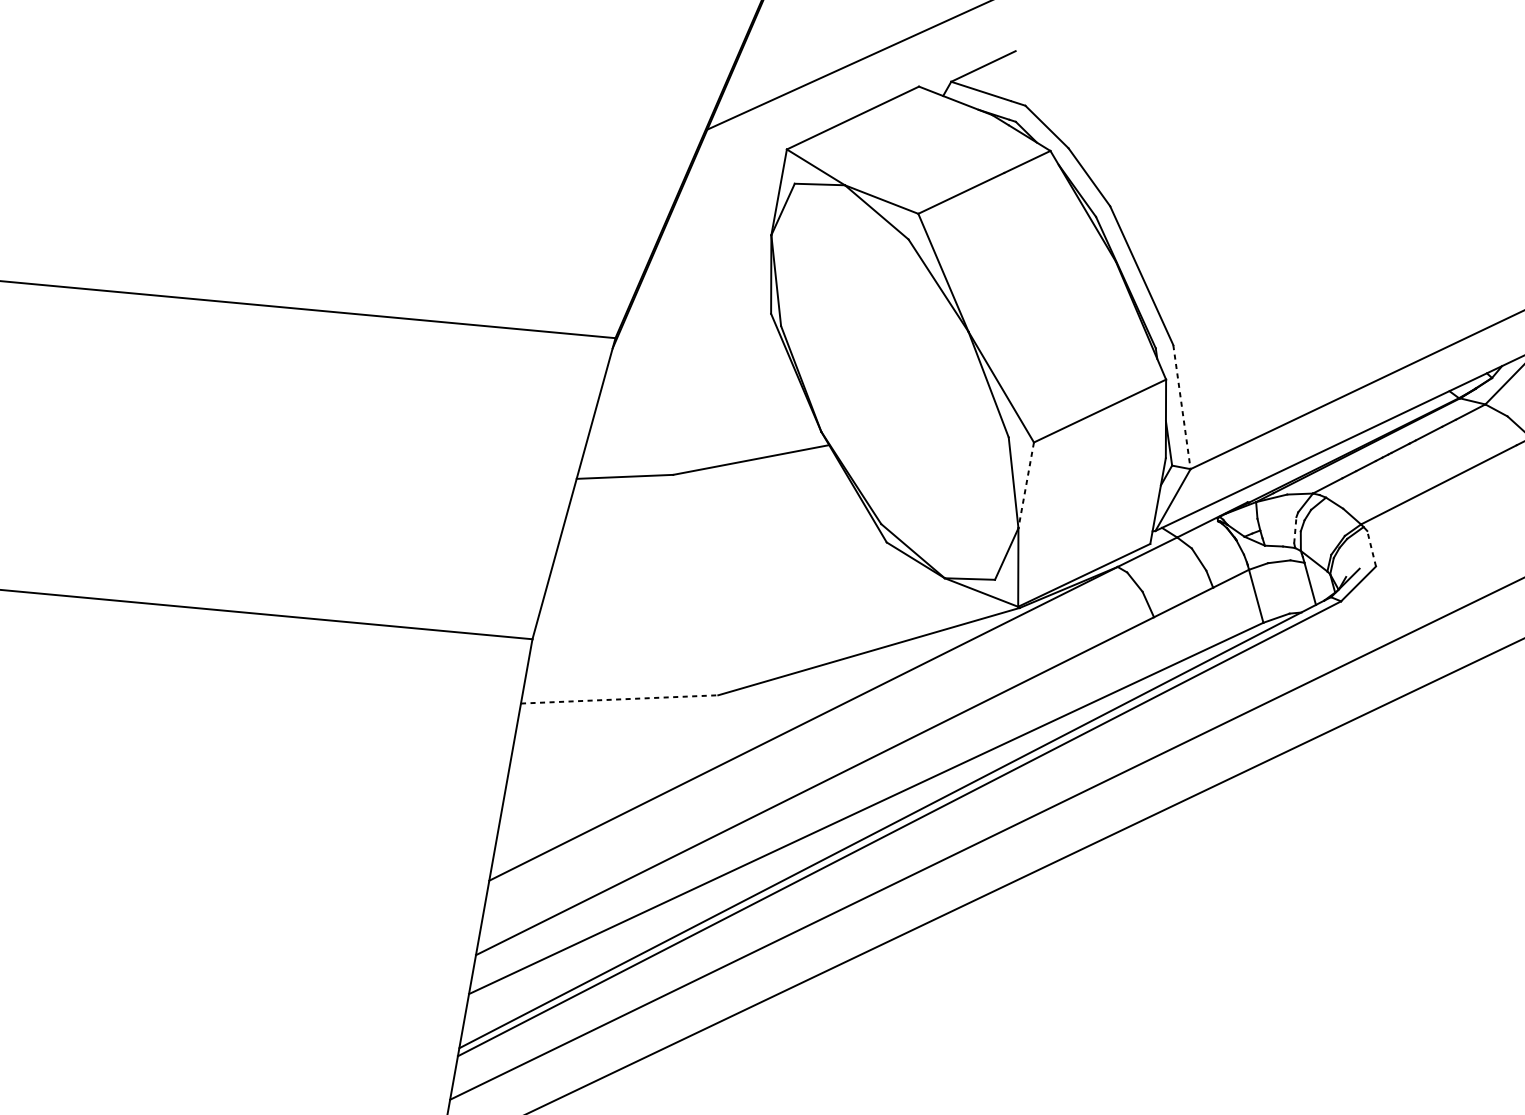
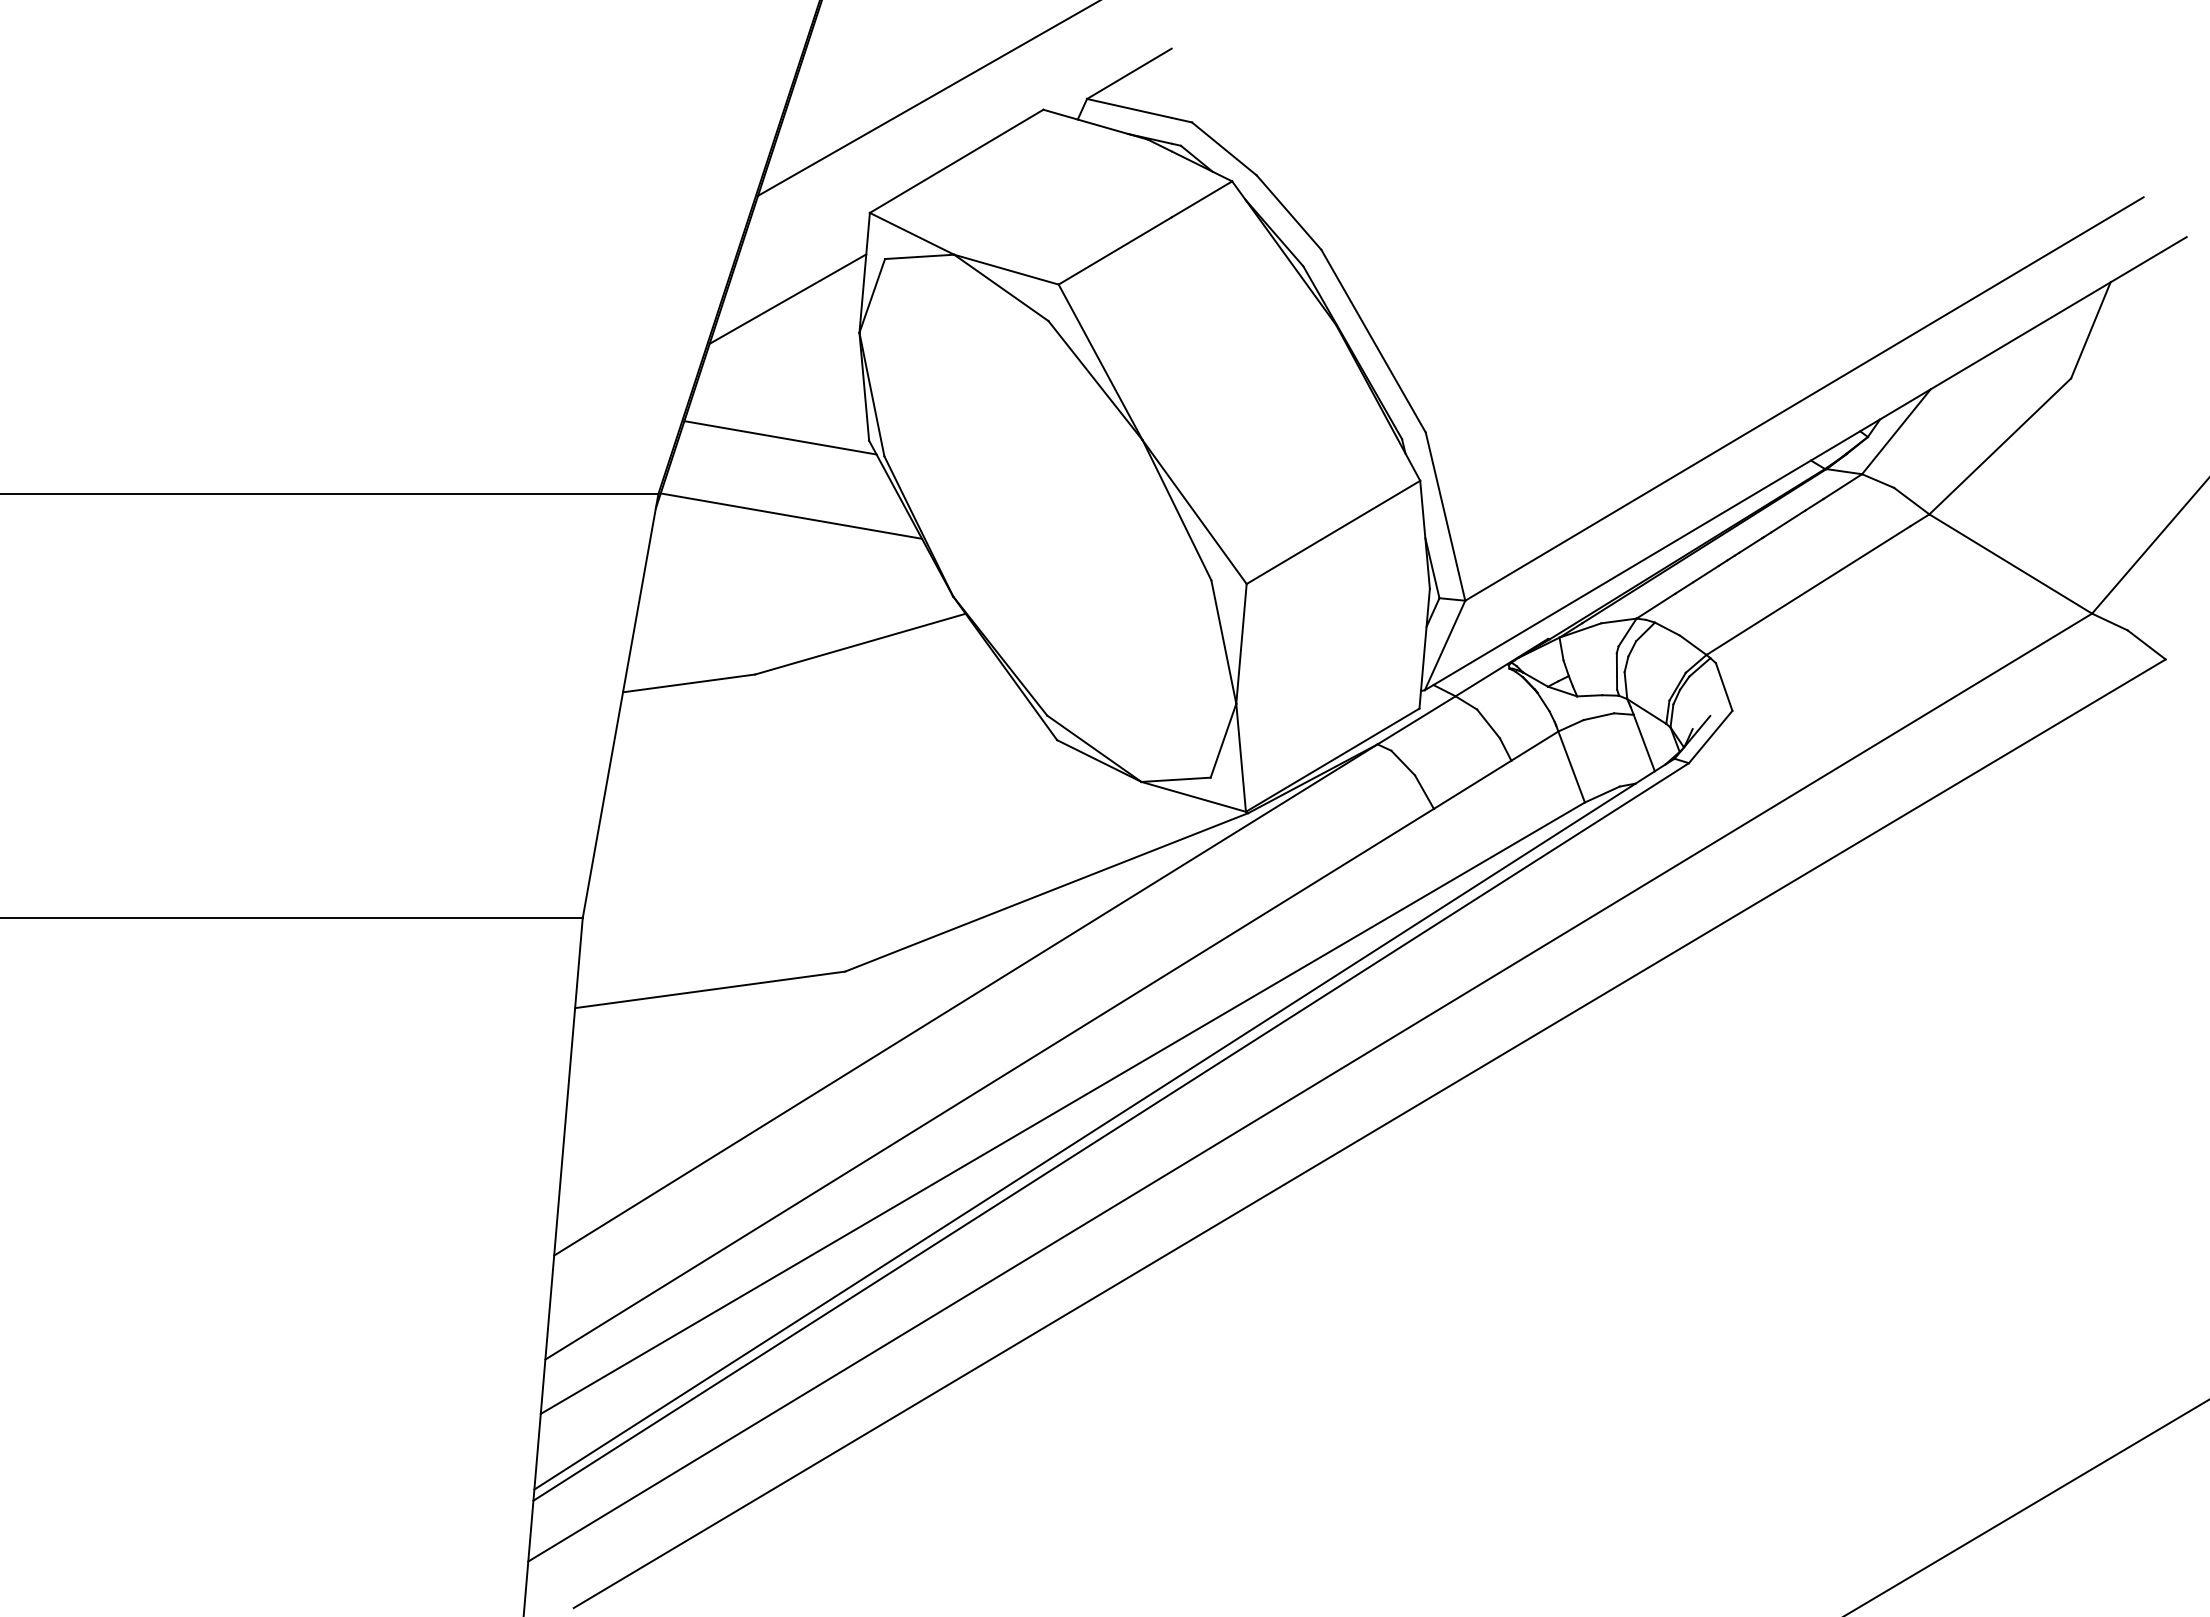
line: (721, 205) -> (787, 298), added
line: (707, 305) -> (780, 437), added
line: (710, 362) -> (791, 515), added
line: (1181, 407) -> (1445, 517), dashed -> solid
line: (1026, 485) -> (1241, 644), dashed -> solid
line: (1295, 529) -> (1616, 670), dashed -> solid
line: (1371, 548) -> (1724, 686), dashed -> solid
line: (619, 699) -> (710, 989), dashed -> solid

